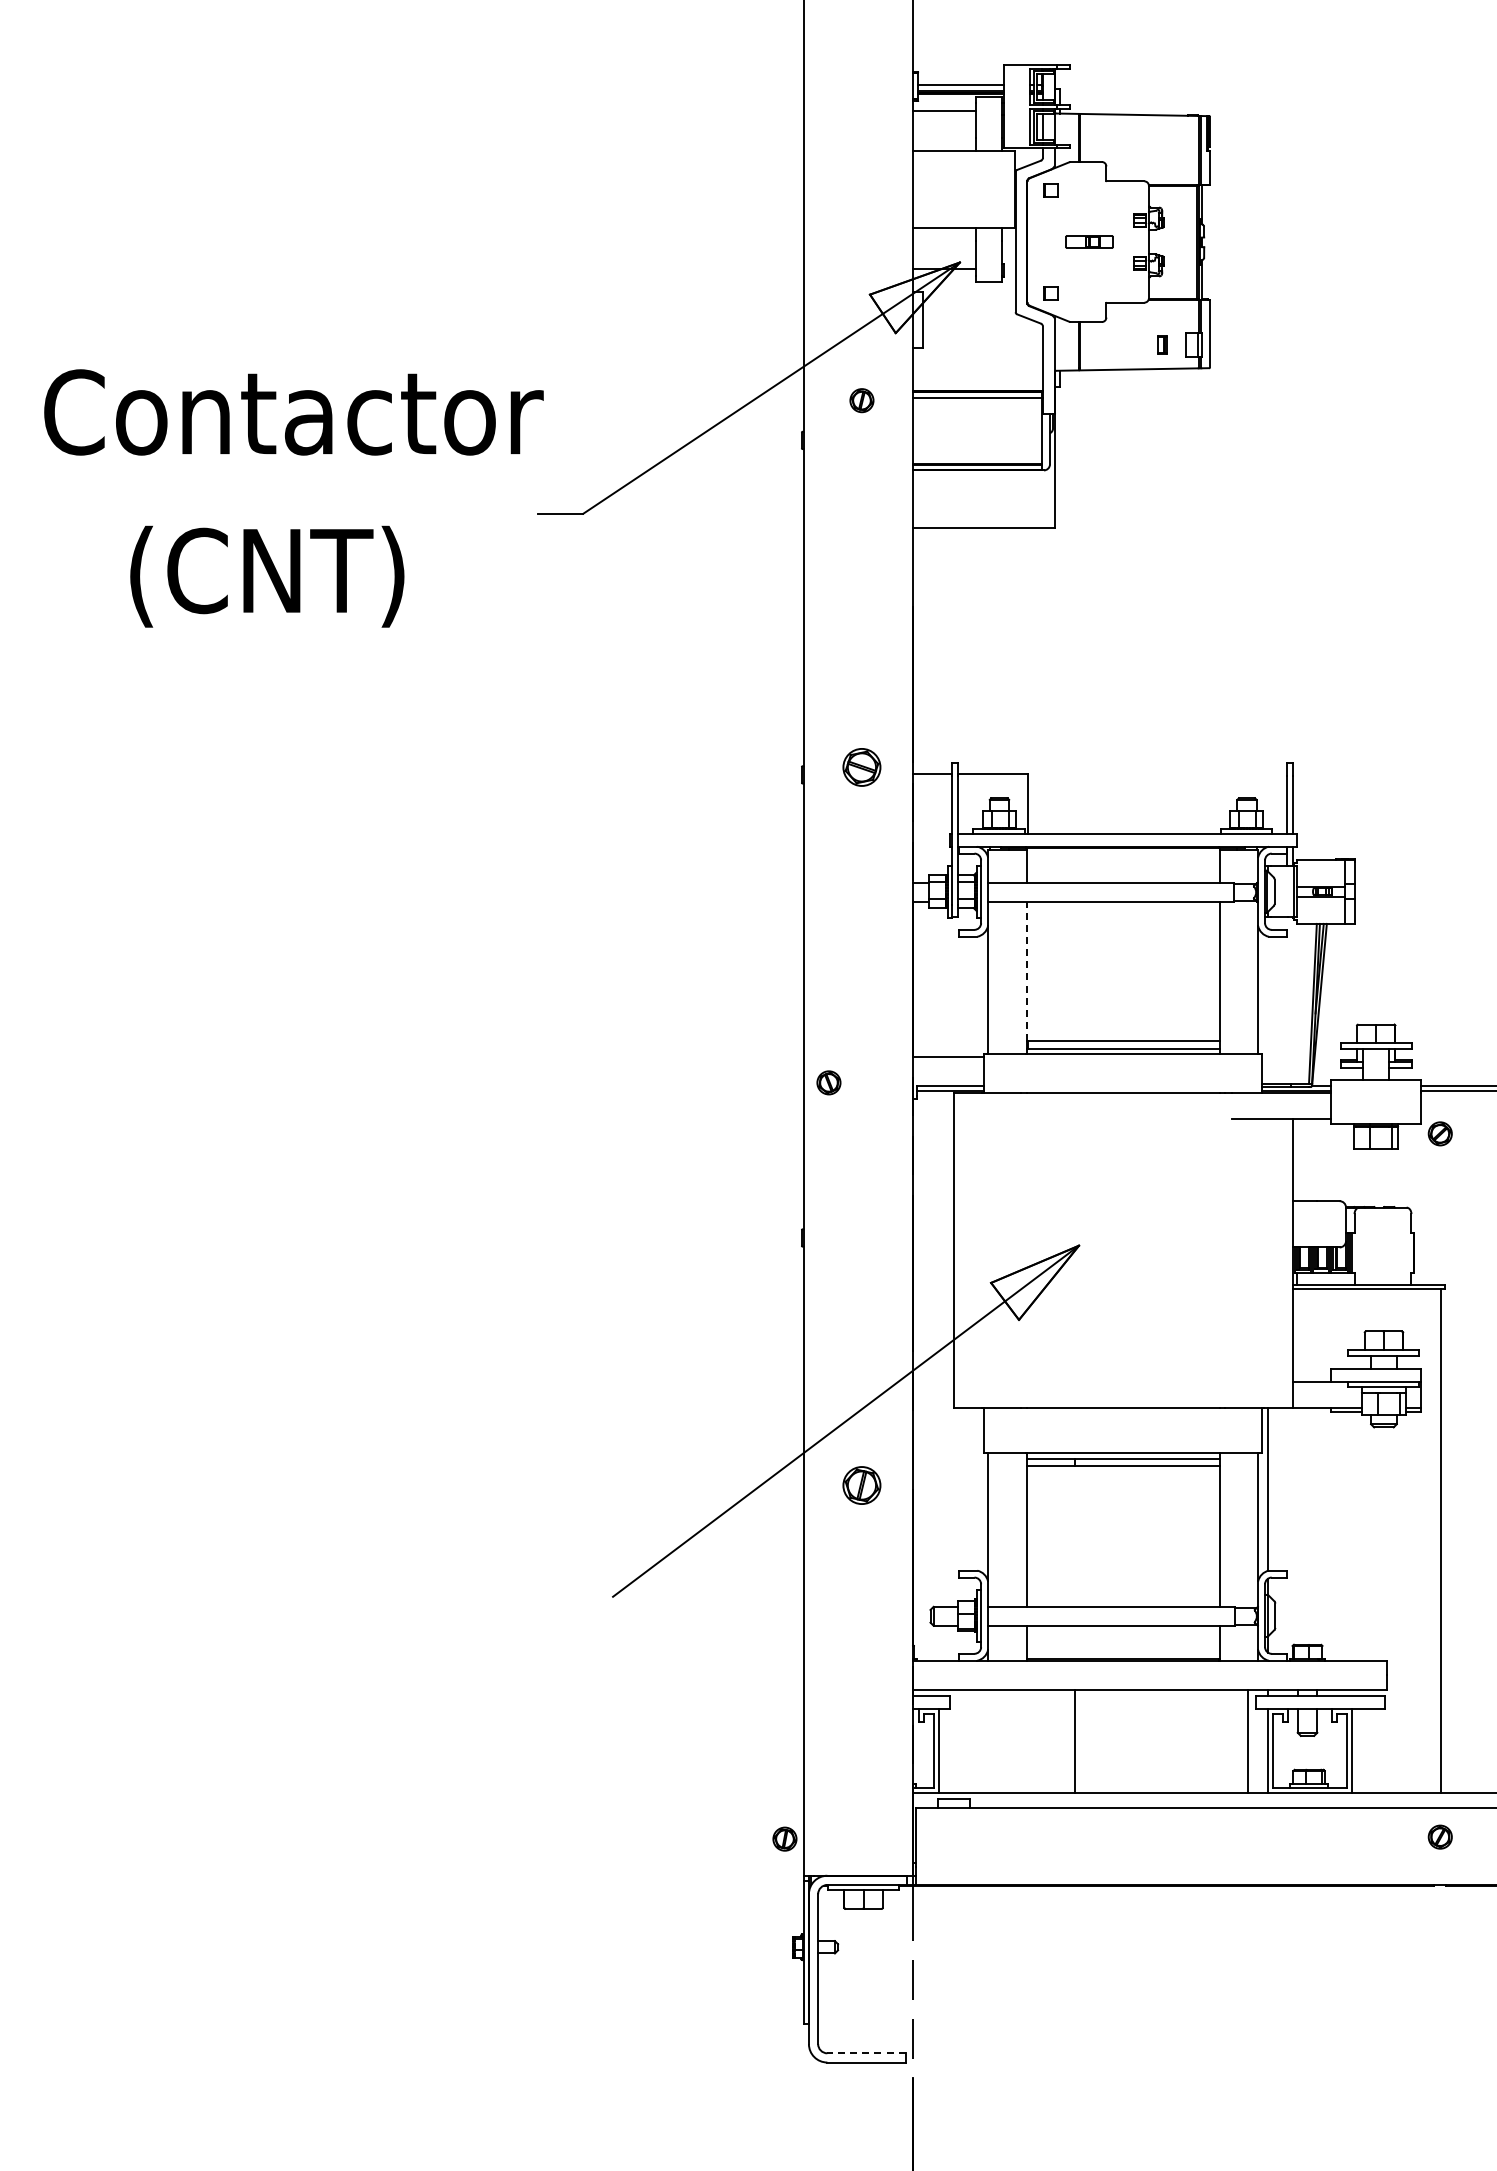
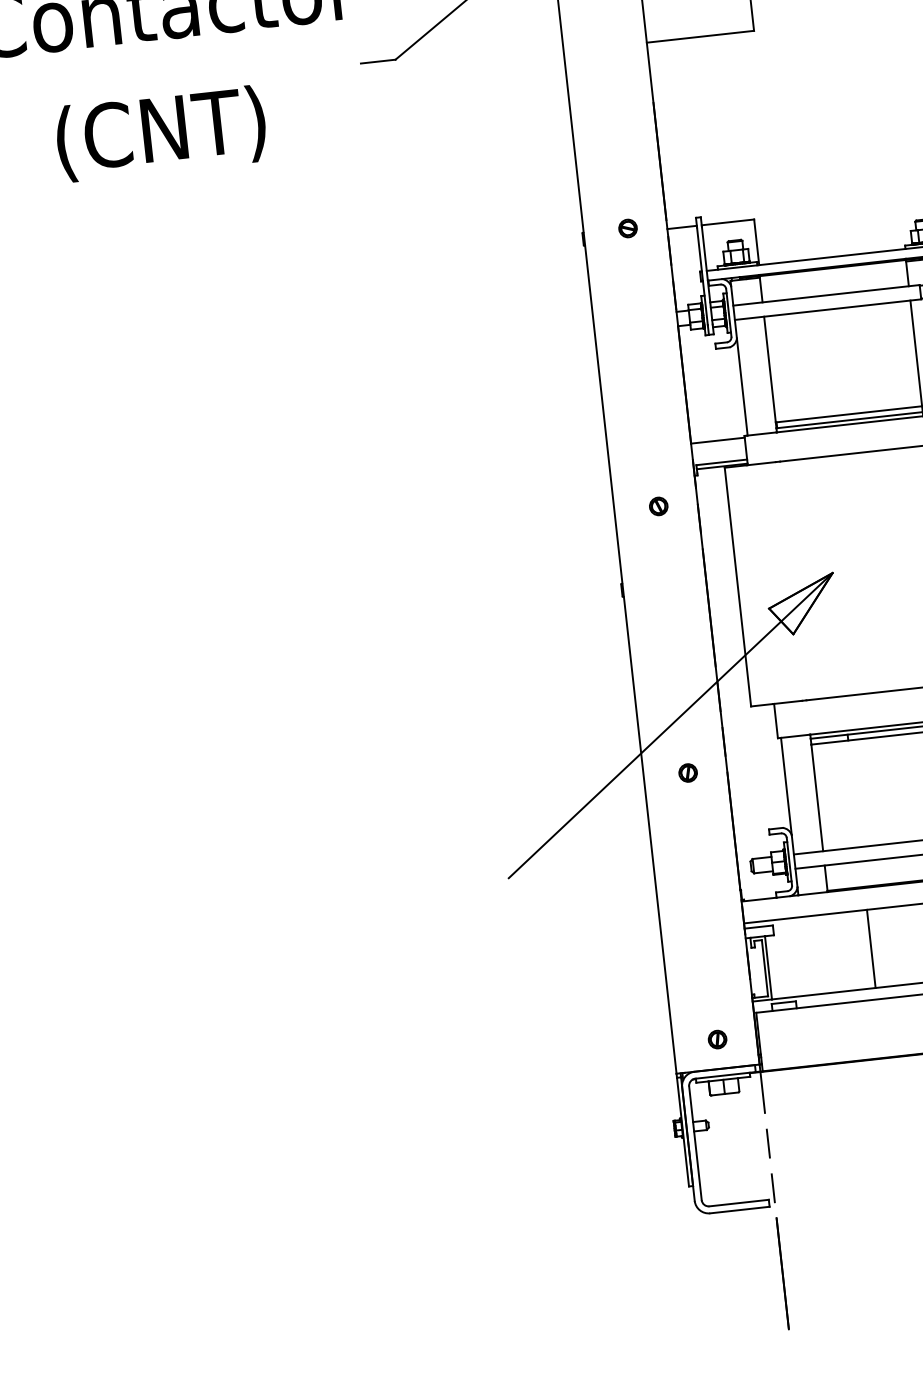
part: (861, 766) -> (627, 227), size x0.62
line: (1026, 971) -> (769, 369), dashed -> solid
part: (828, 1082) -> (658, 506), moved
part: (861, 1485) -> (687, 773), size x0.62
part: (784, 1838) -> (717, 1039), moved
line: (866, 2053) -> (739, 1203), dashed -> solid

